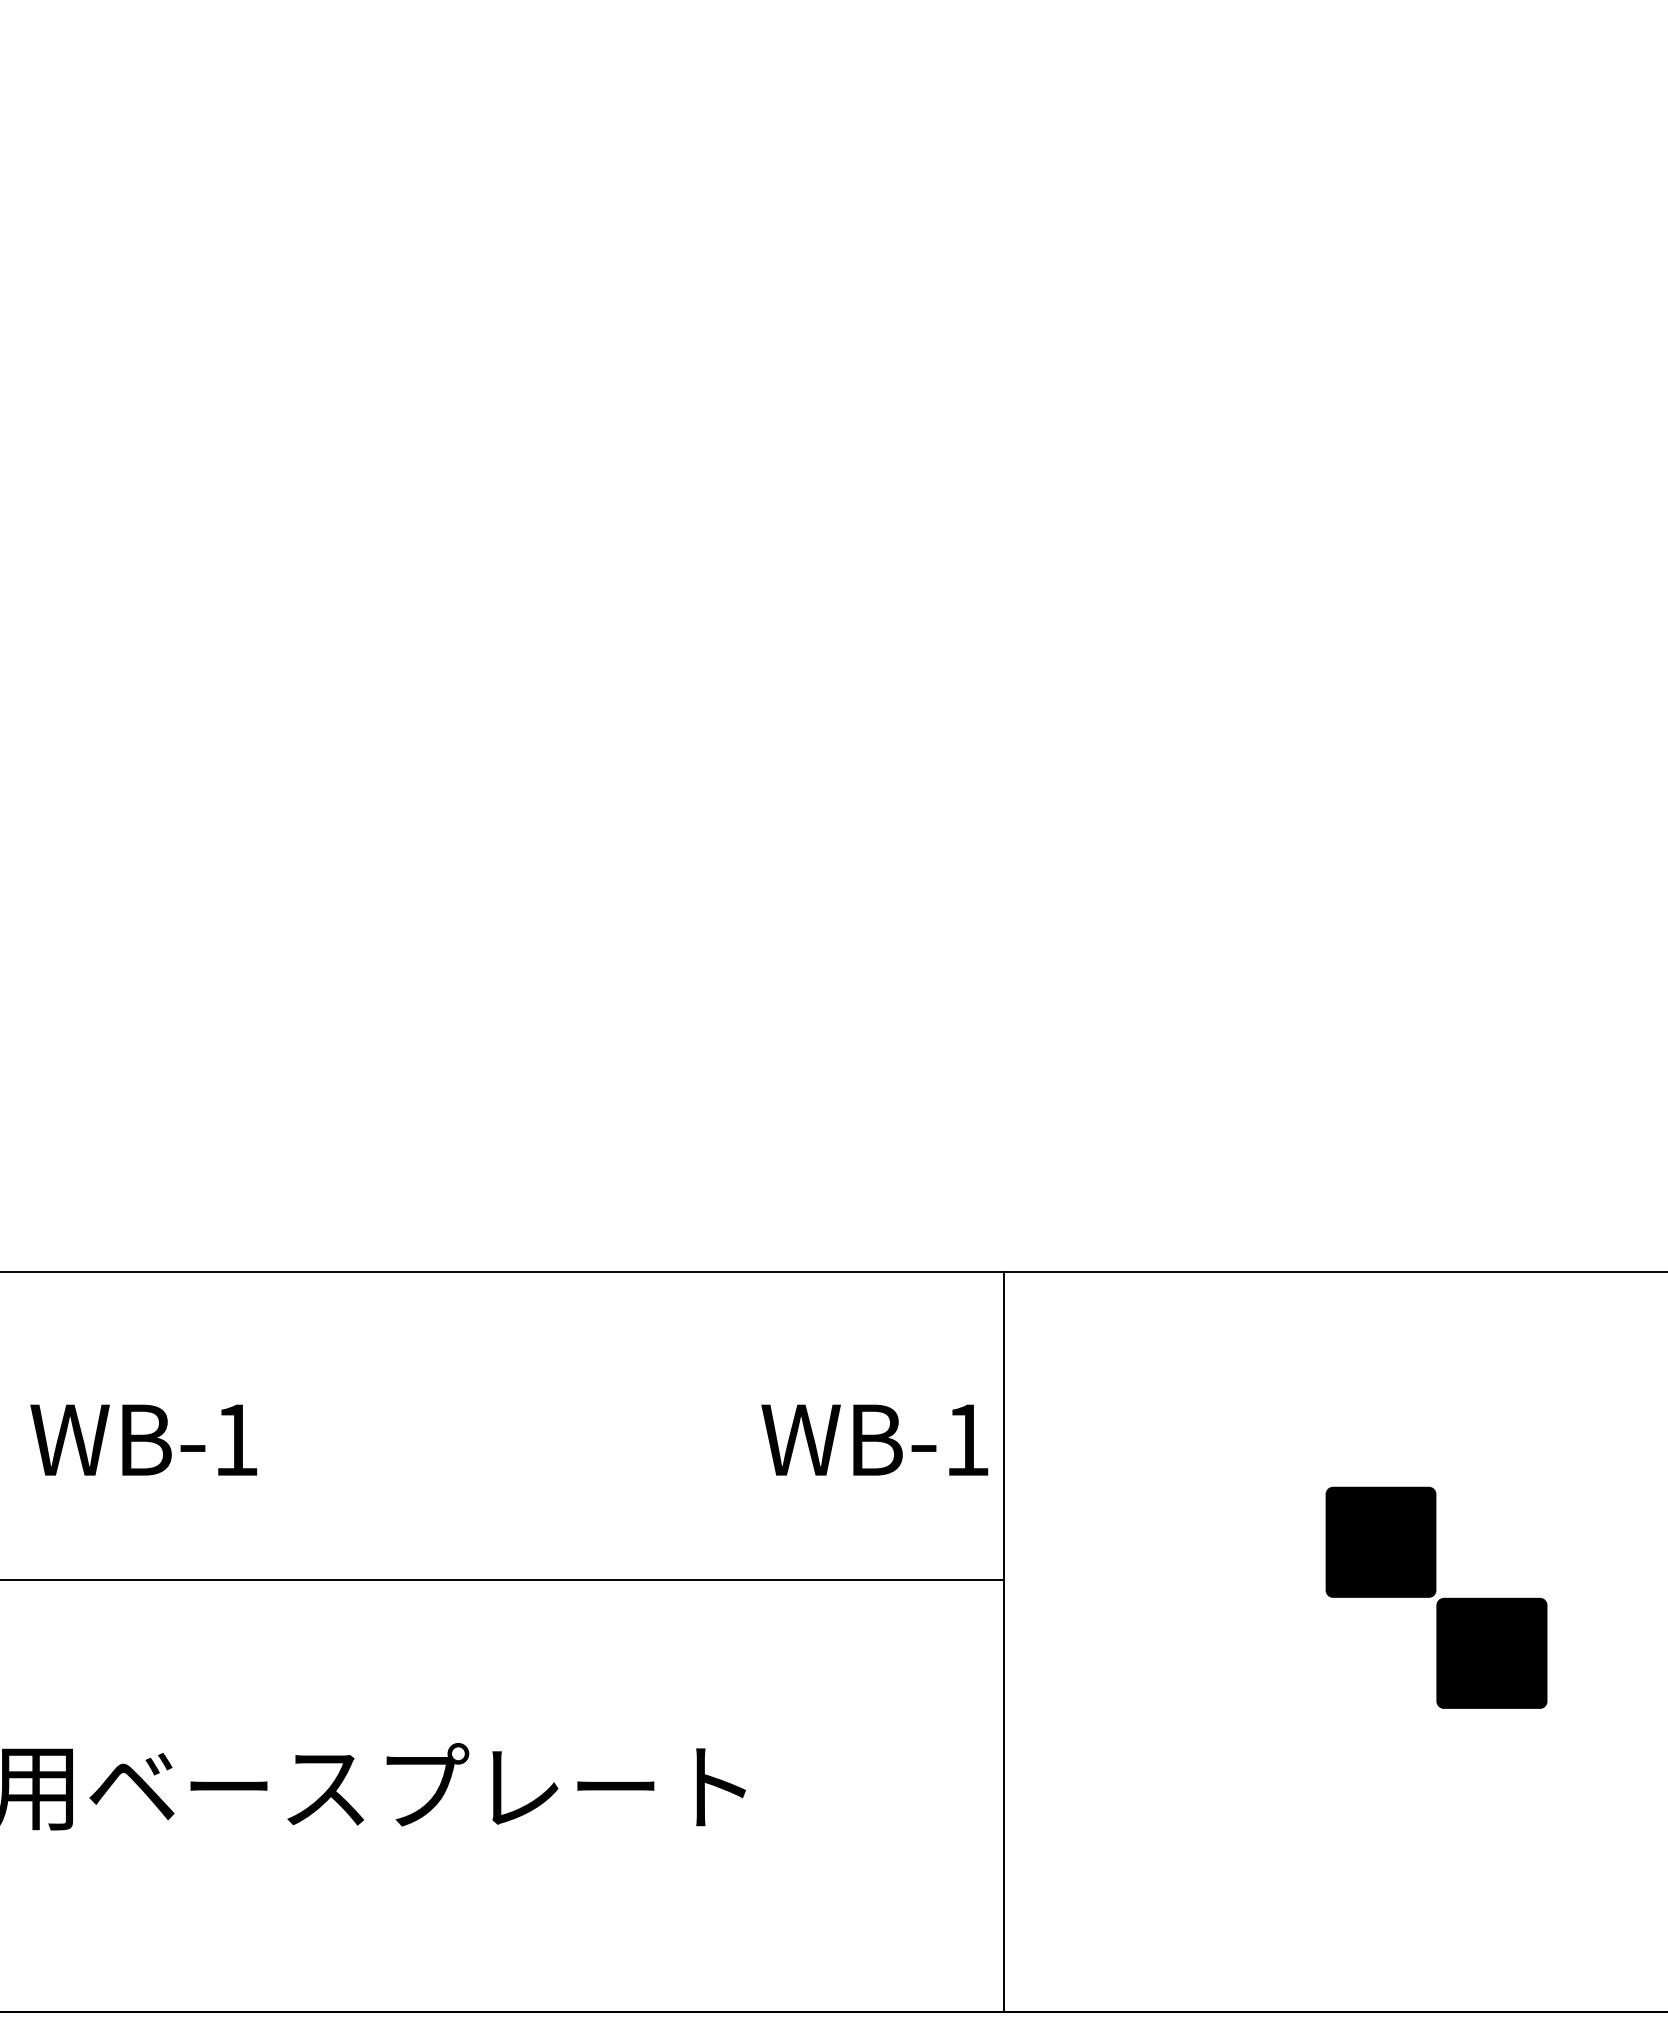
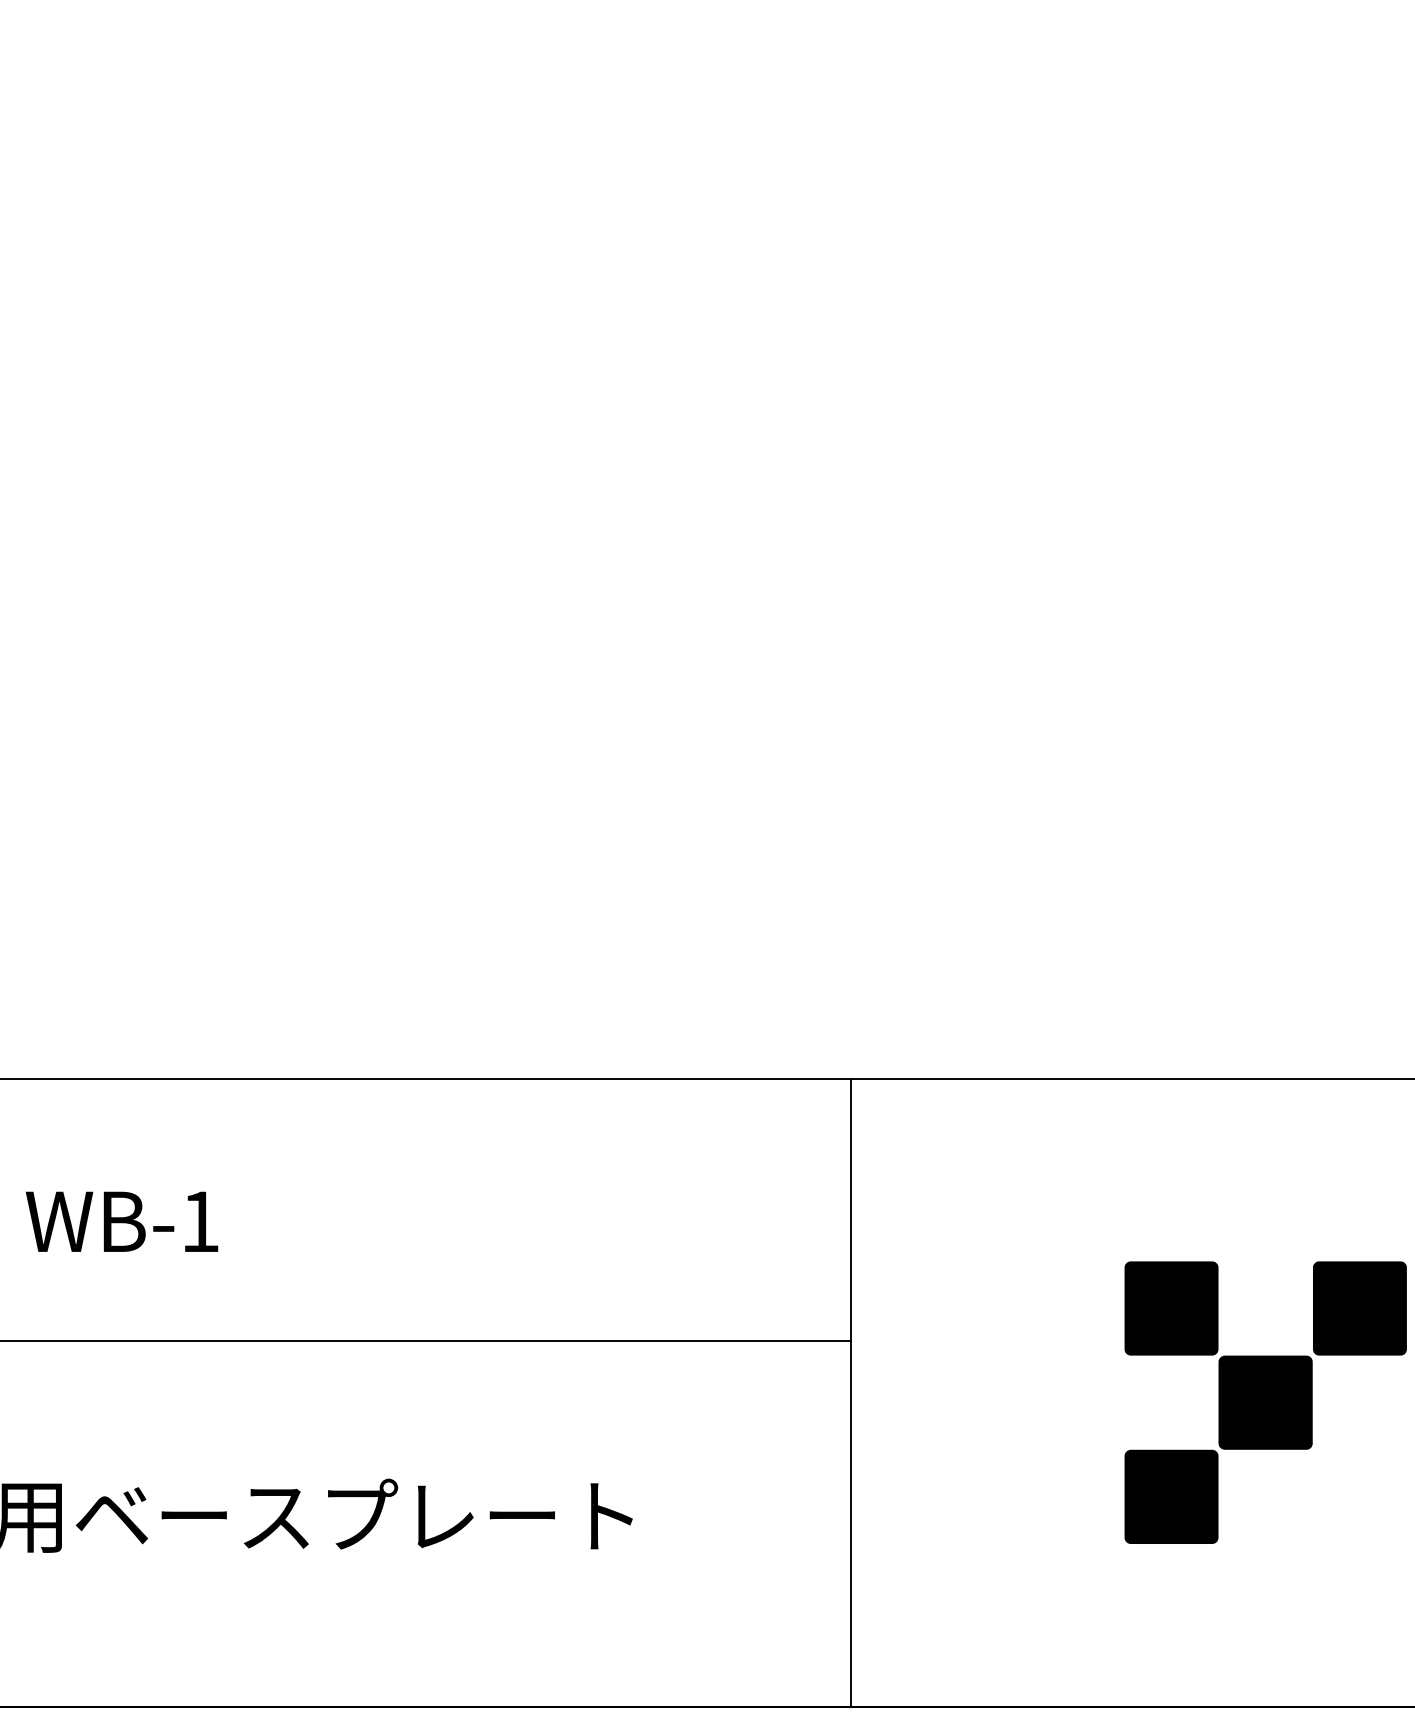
part: (874, 1439) -> (741, 1221), removed
fill: (1602, 1541) -> (1359, 1307), added
fill: (1380, 1763) -> (1171, 1496), added

